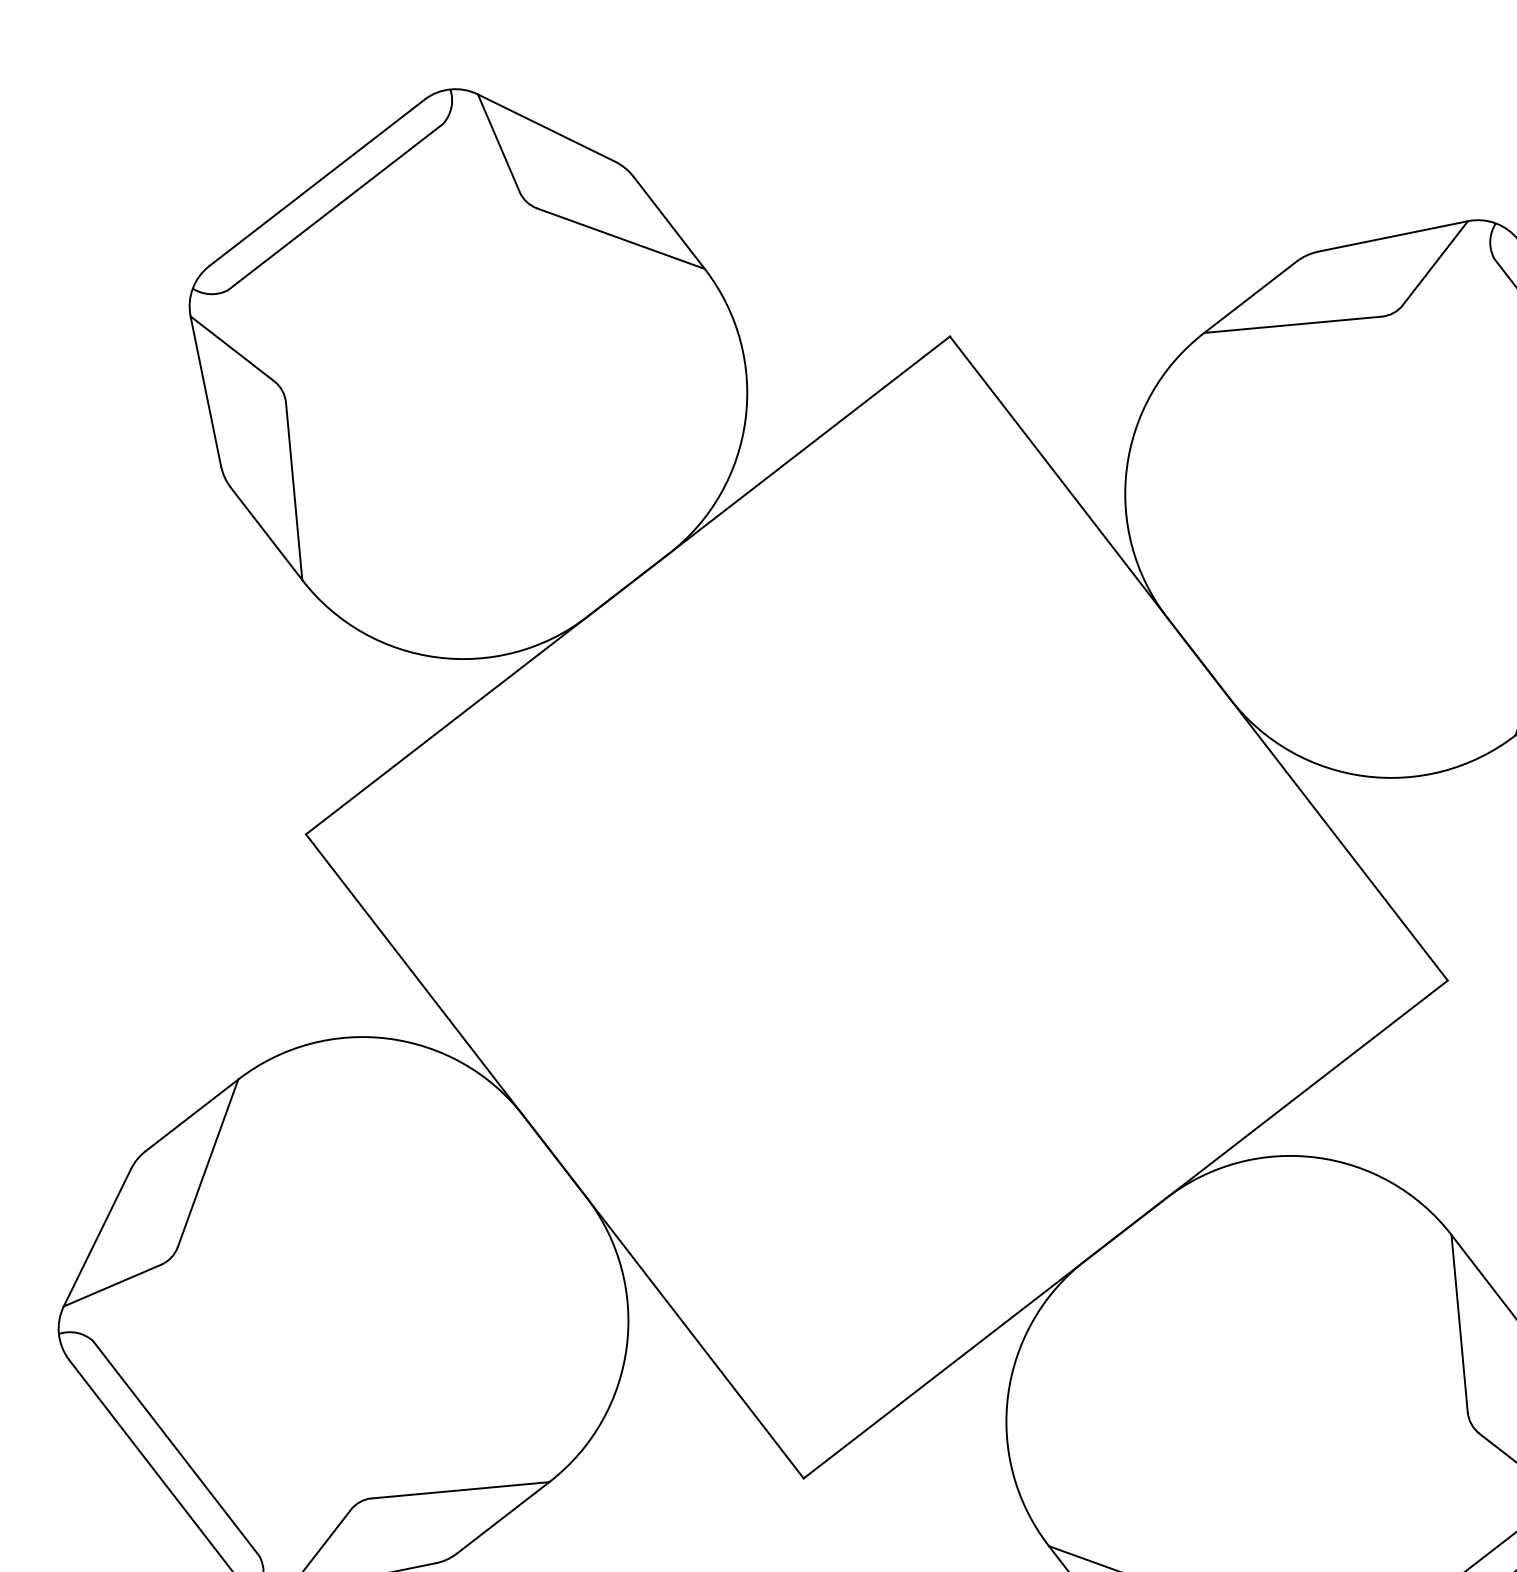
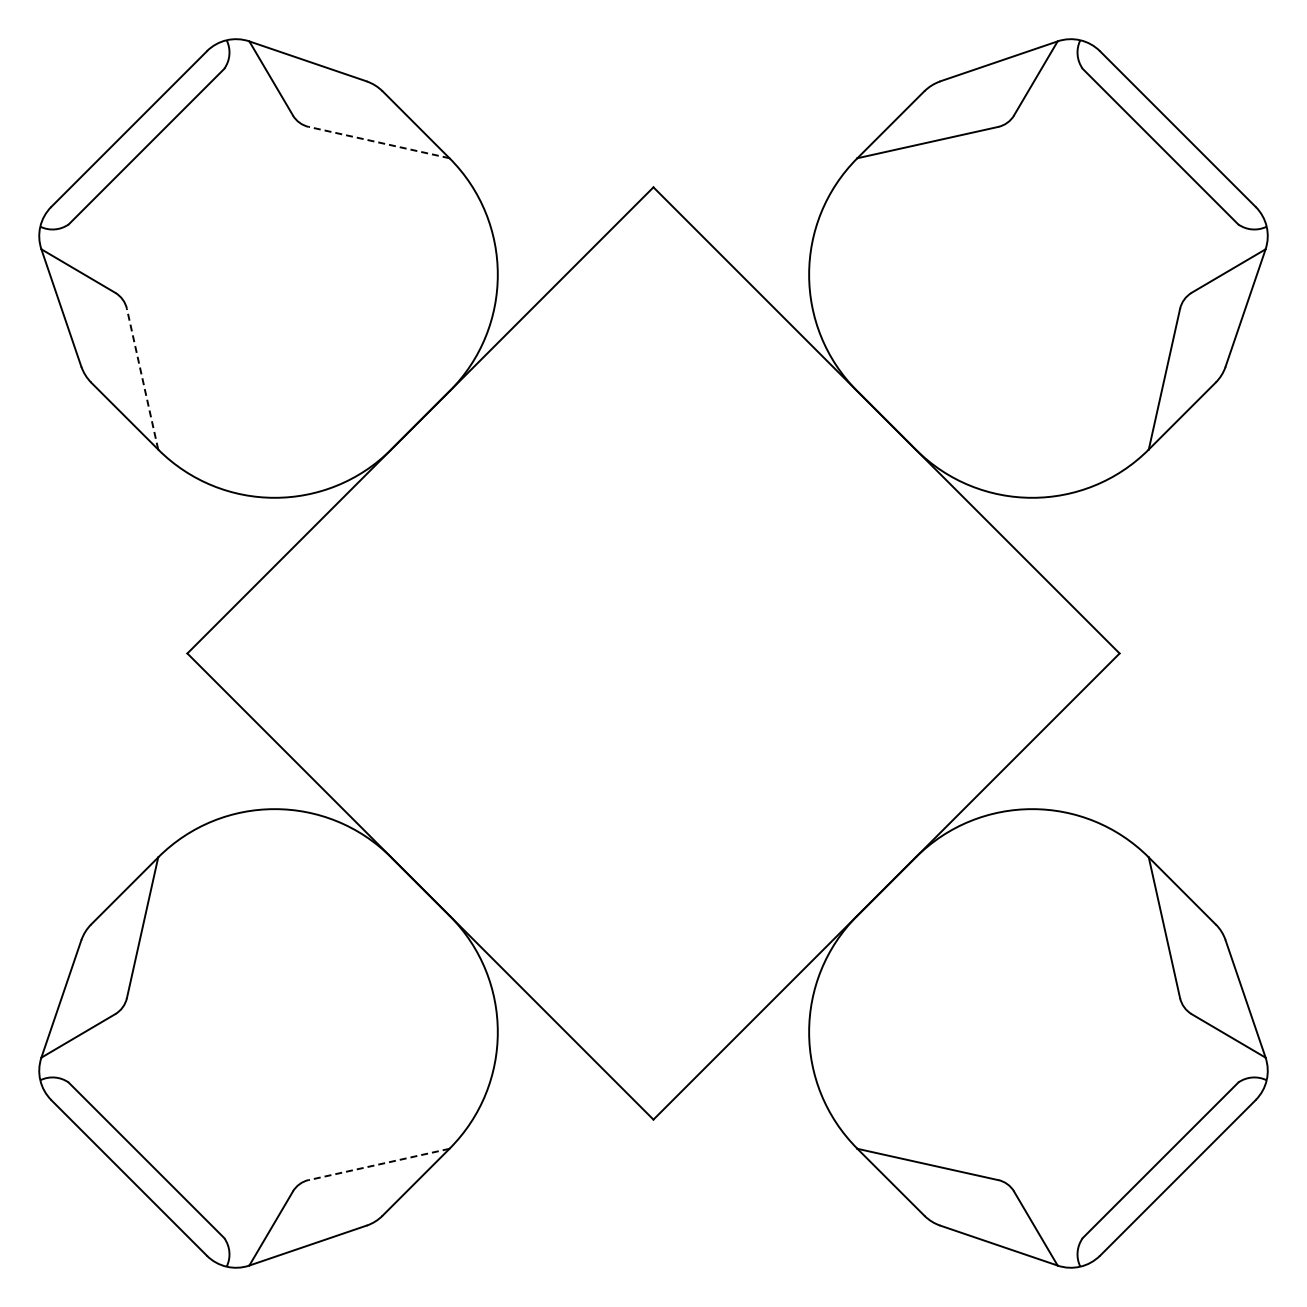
line: (620, 238) -> (378, 142), solid -> dashed
line: (294, 490) -> (142, 378), solid -> dashed
line: (459, 1490) -> (378, 1164), solid -> dashed

